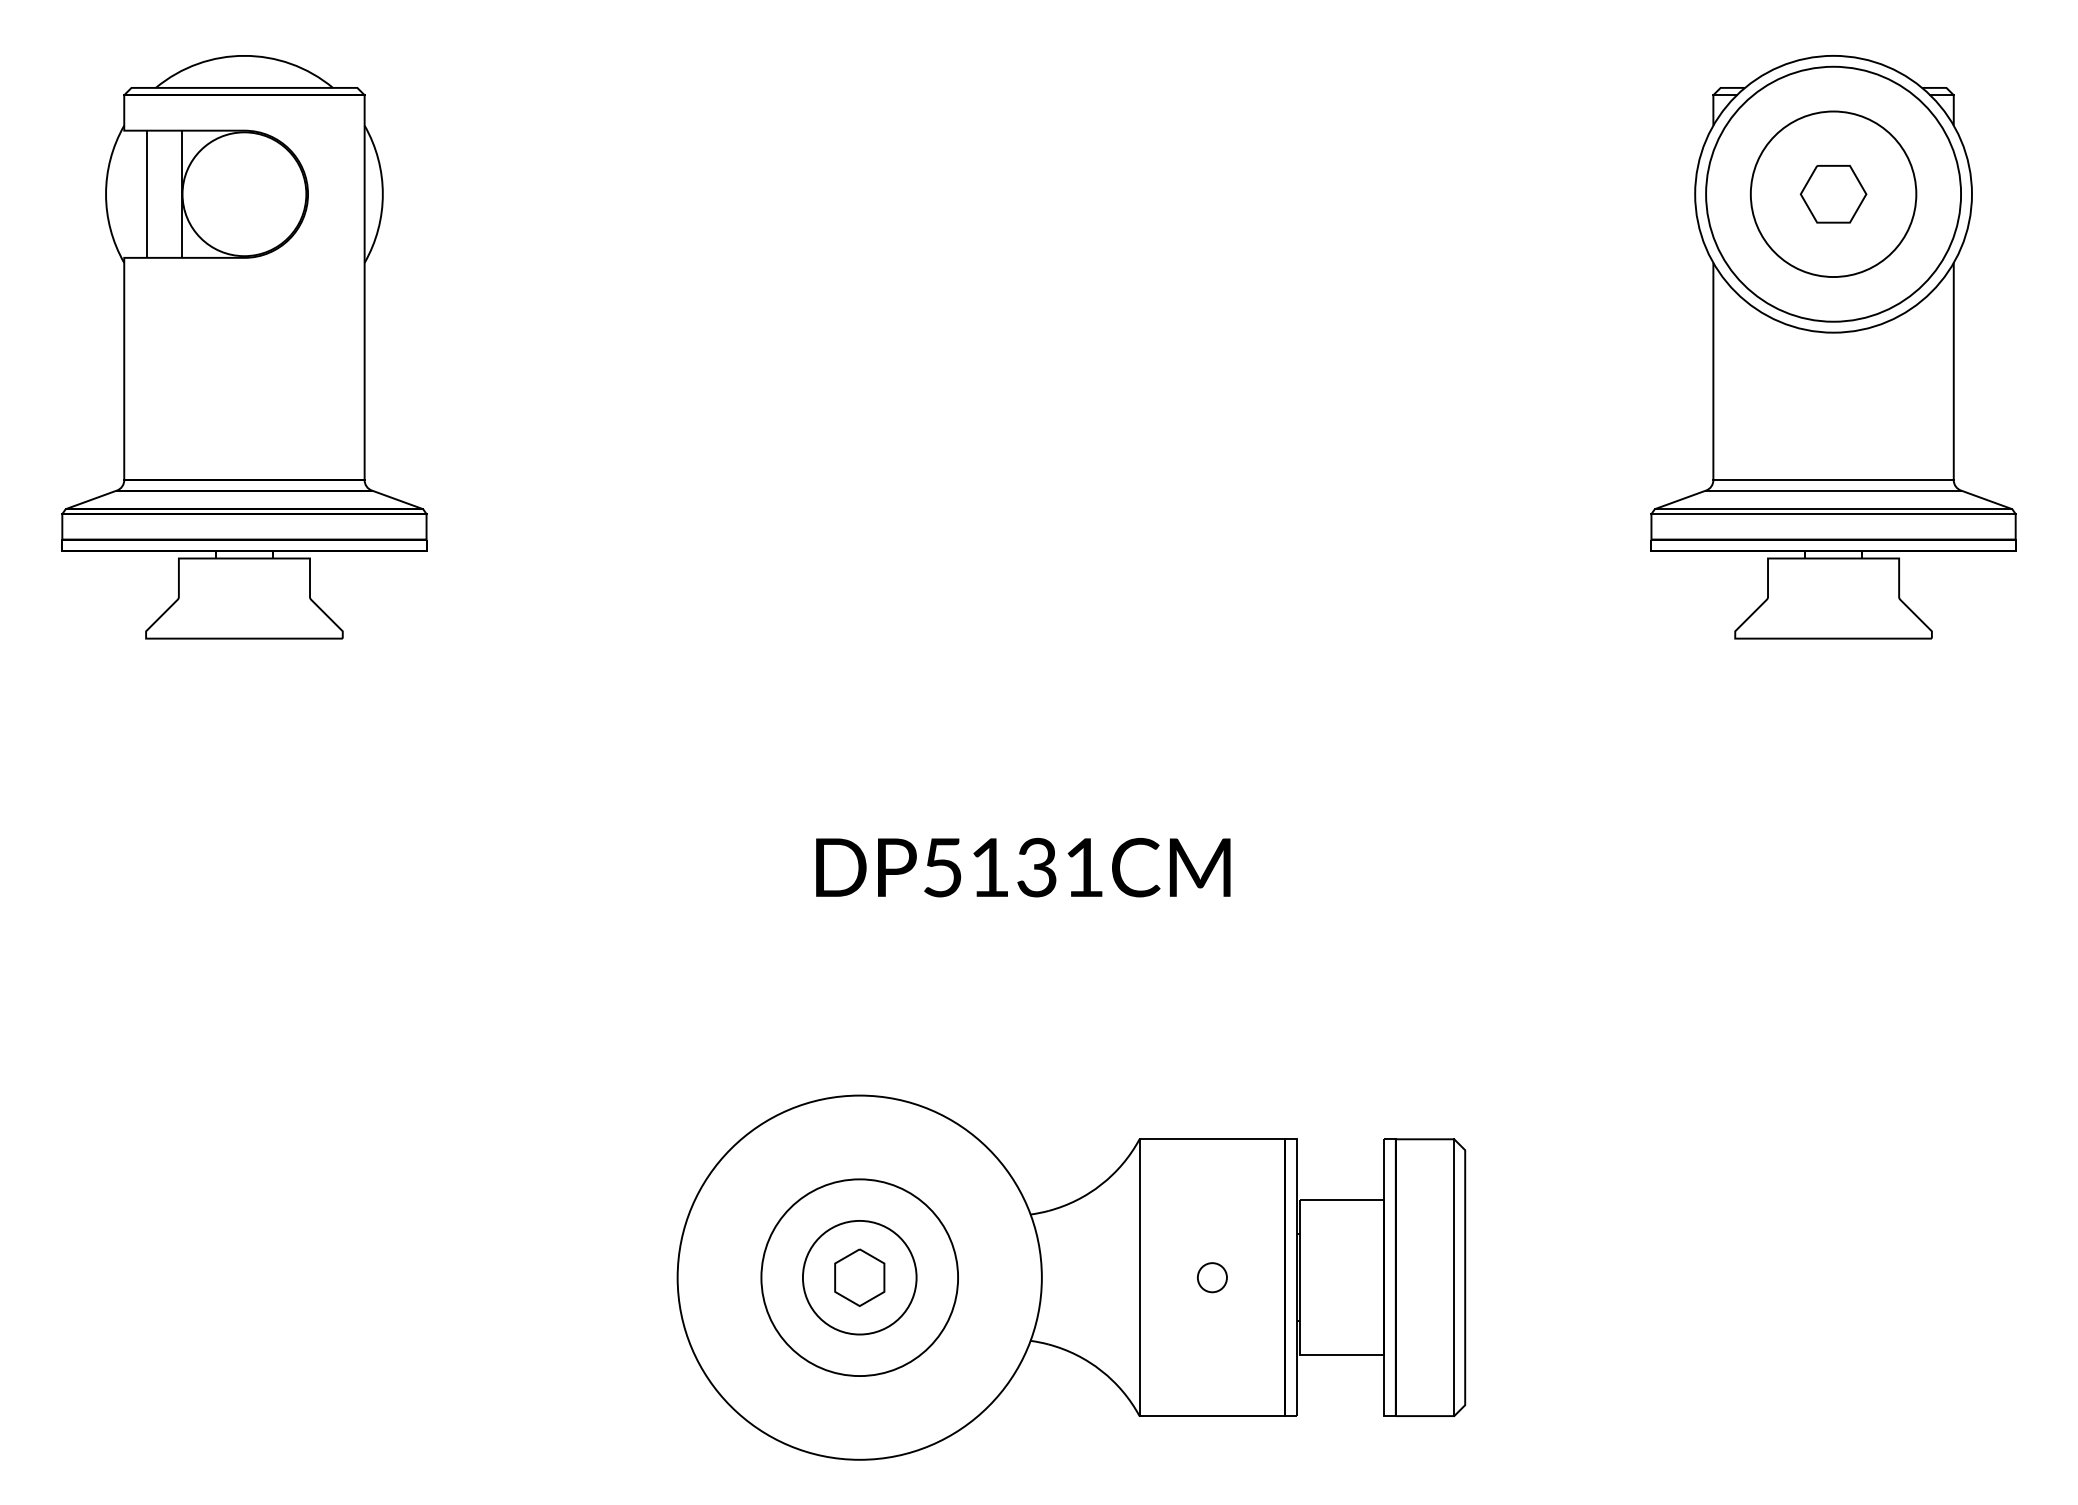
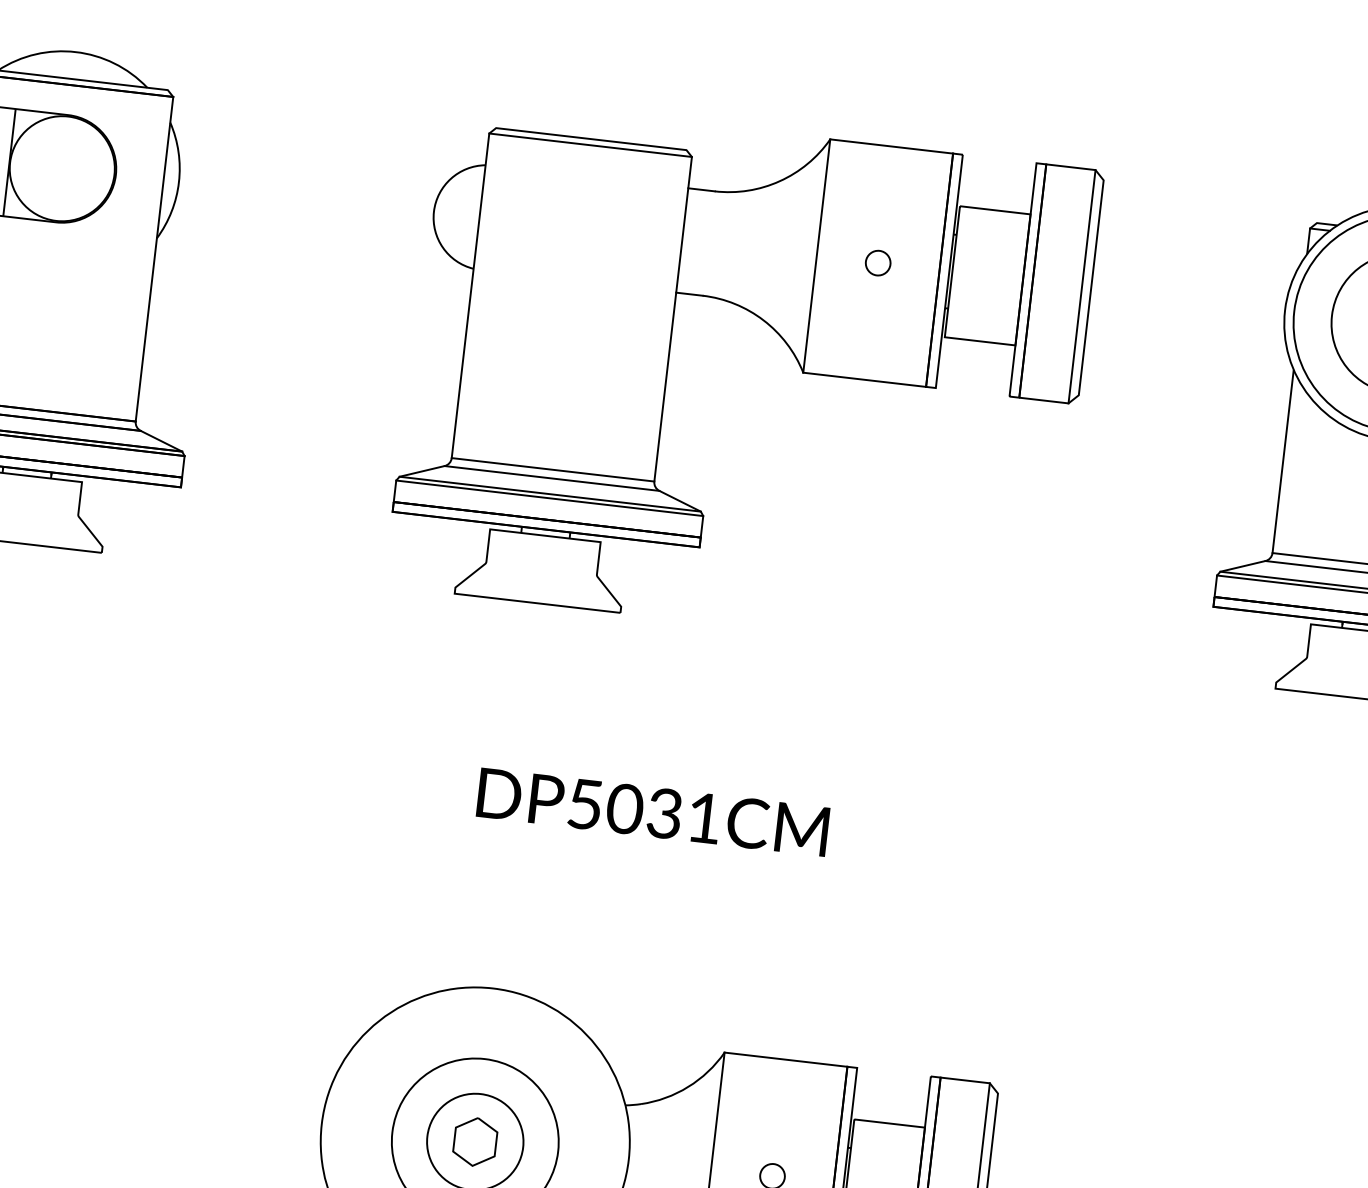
part: (1121, 308) -> (790, 350), added
text: (990, 867) -> (625, 808), DP5131CM -> DP5031CM

